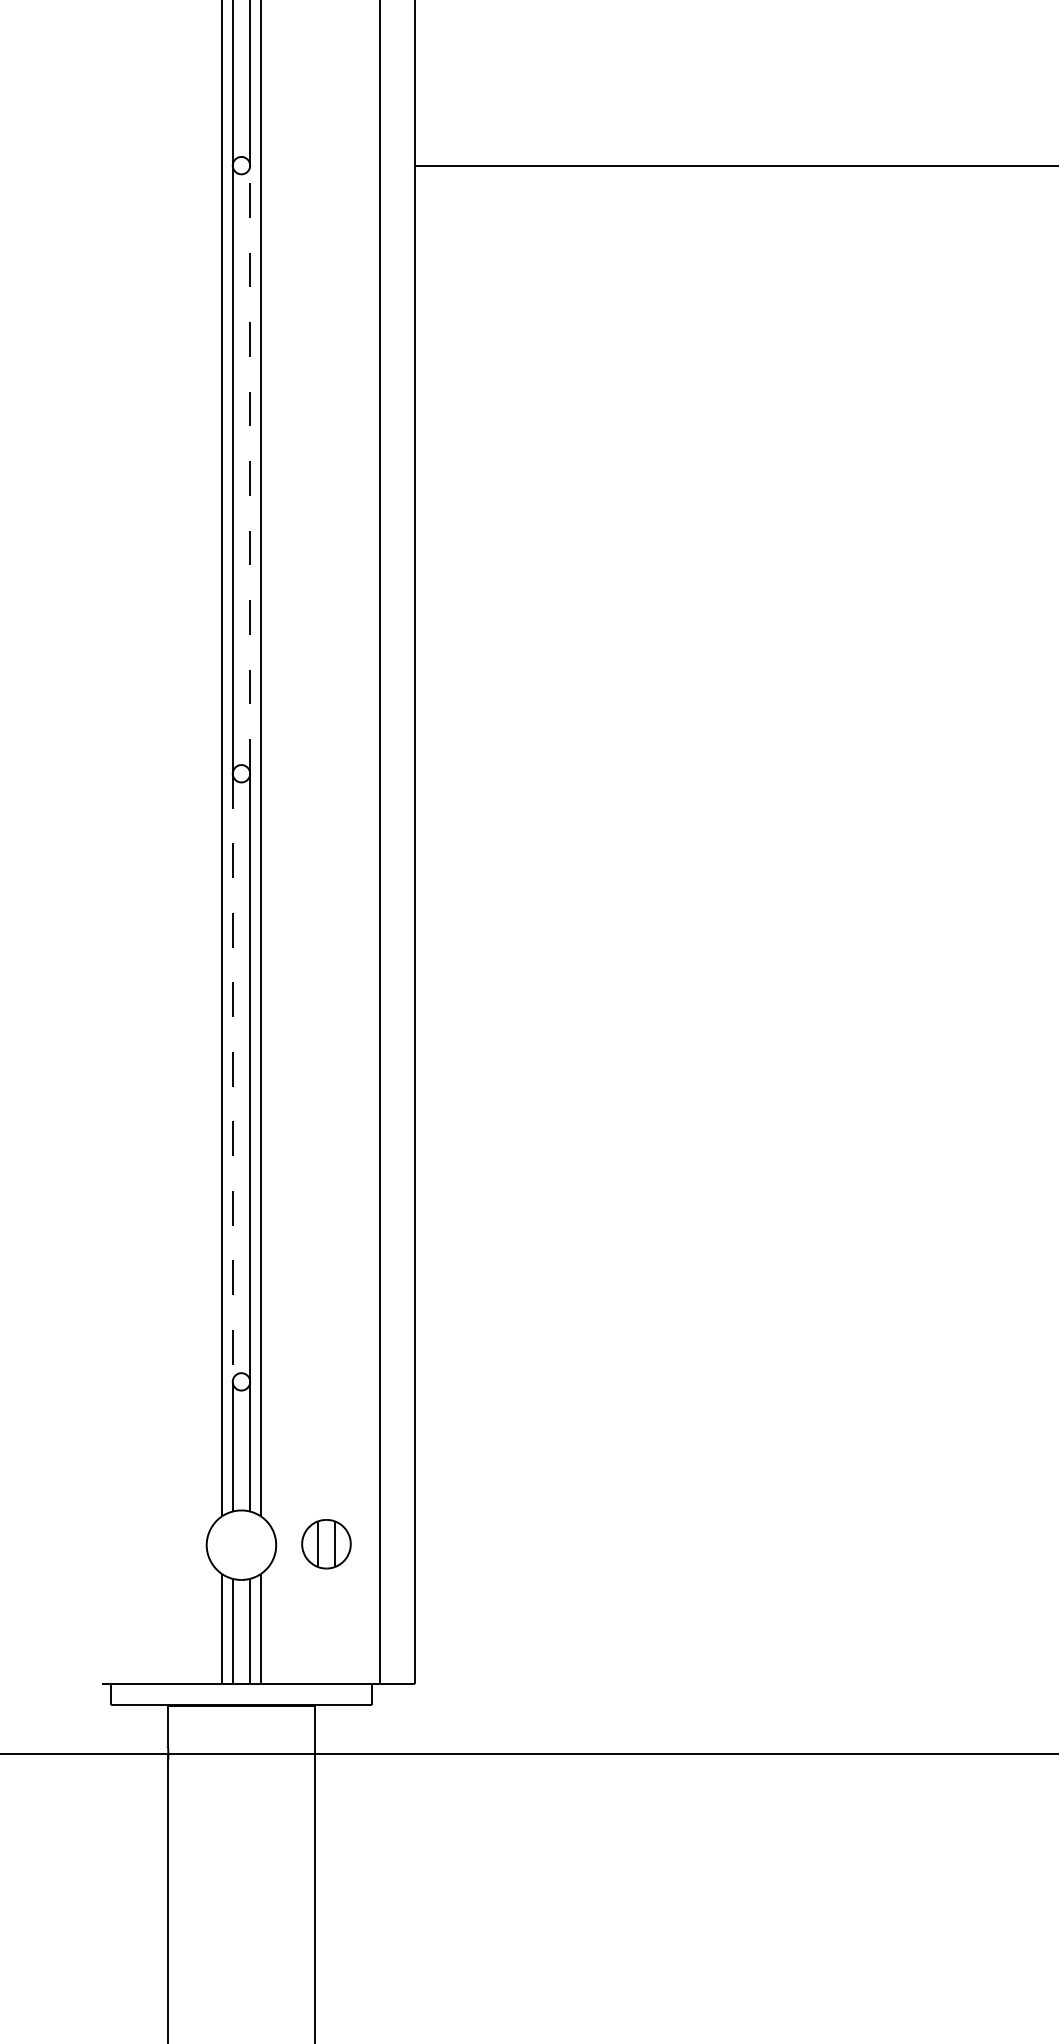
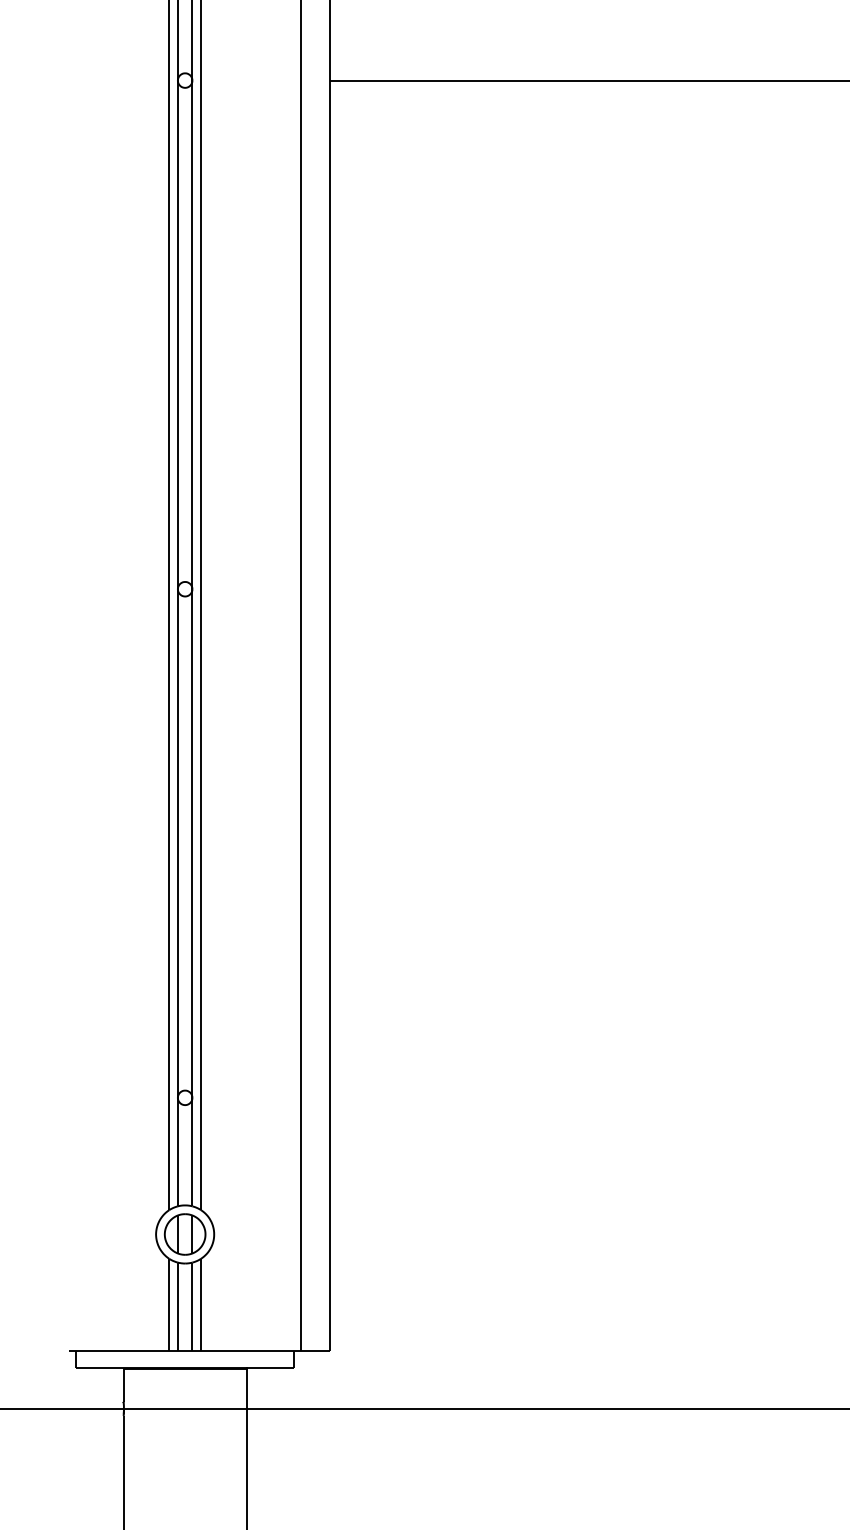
line: (250, 469) -> (192, 334), dashed -> solid
line: (232, 1078) -> (177, 844), dashed -> solid
part: (326, 1544) -> (185, 1234), moved

